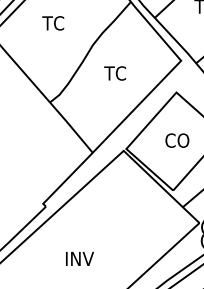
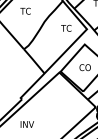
text: (115, 71) -> (66, 27), moved
text: (78, 258) -> (26, 124), moved

